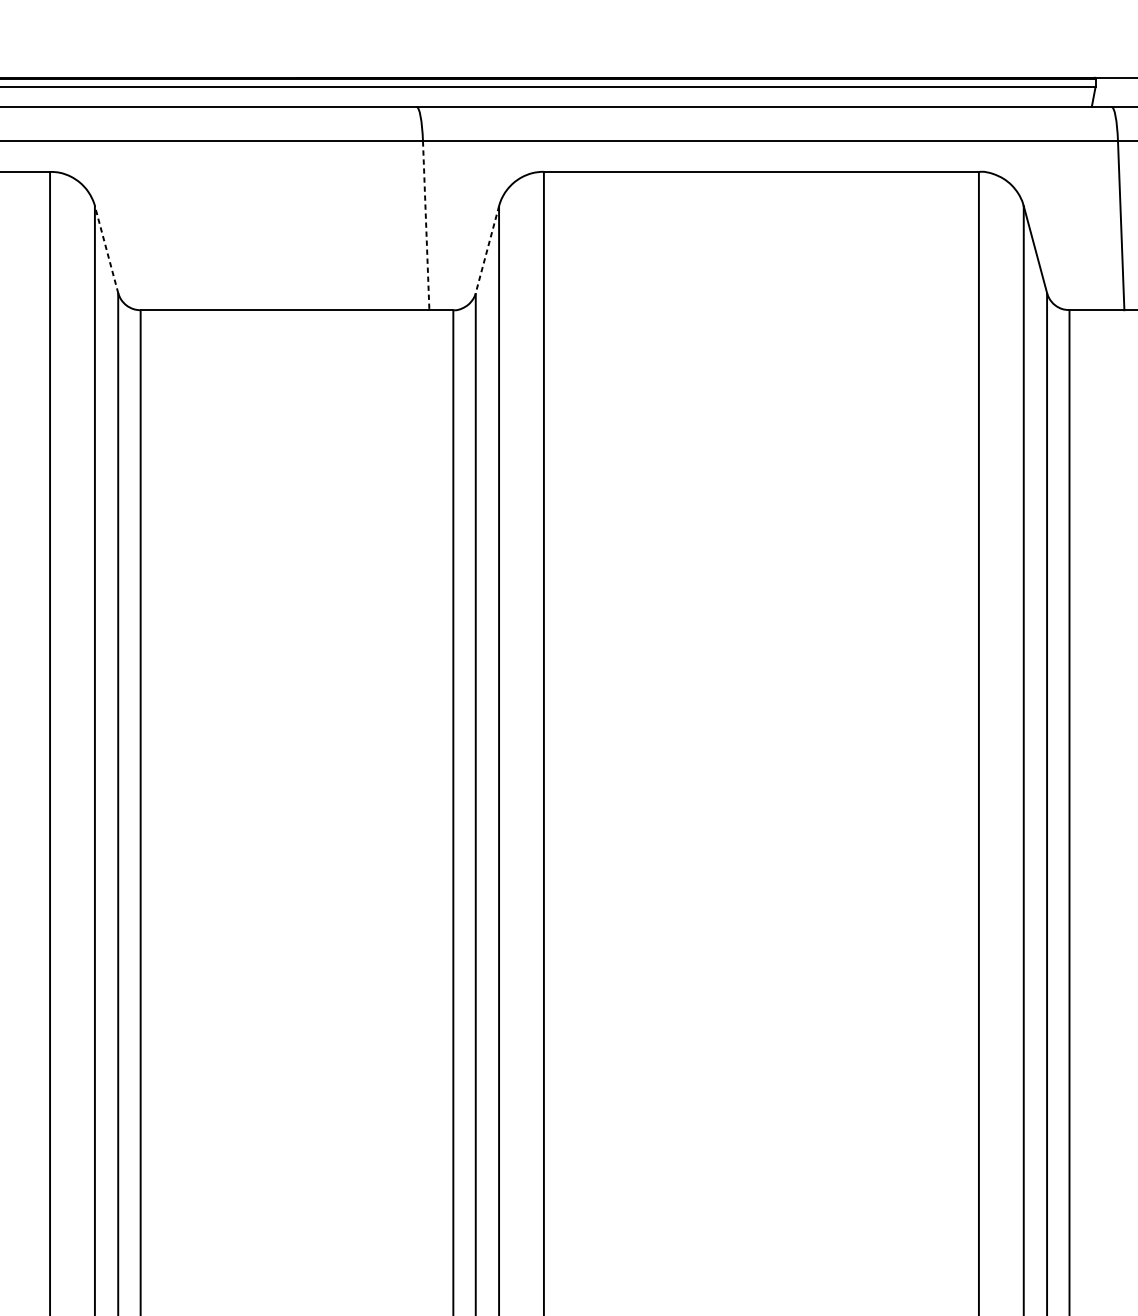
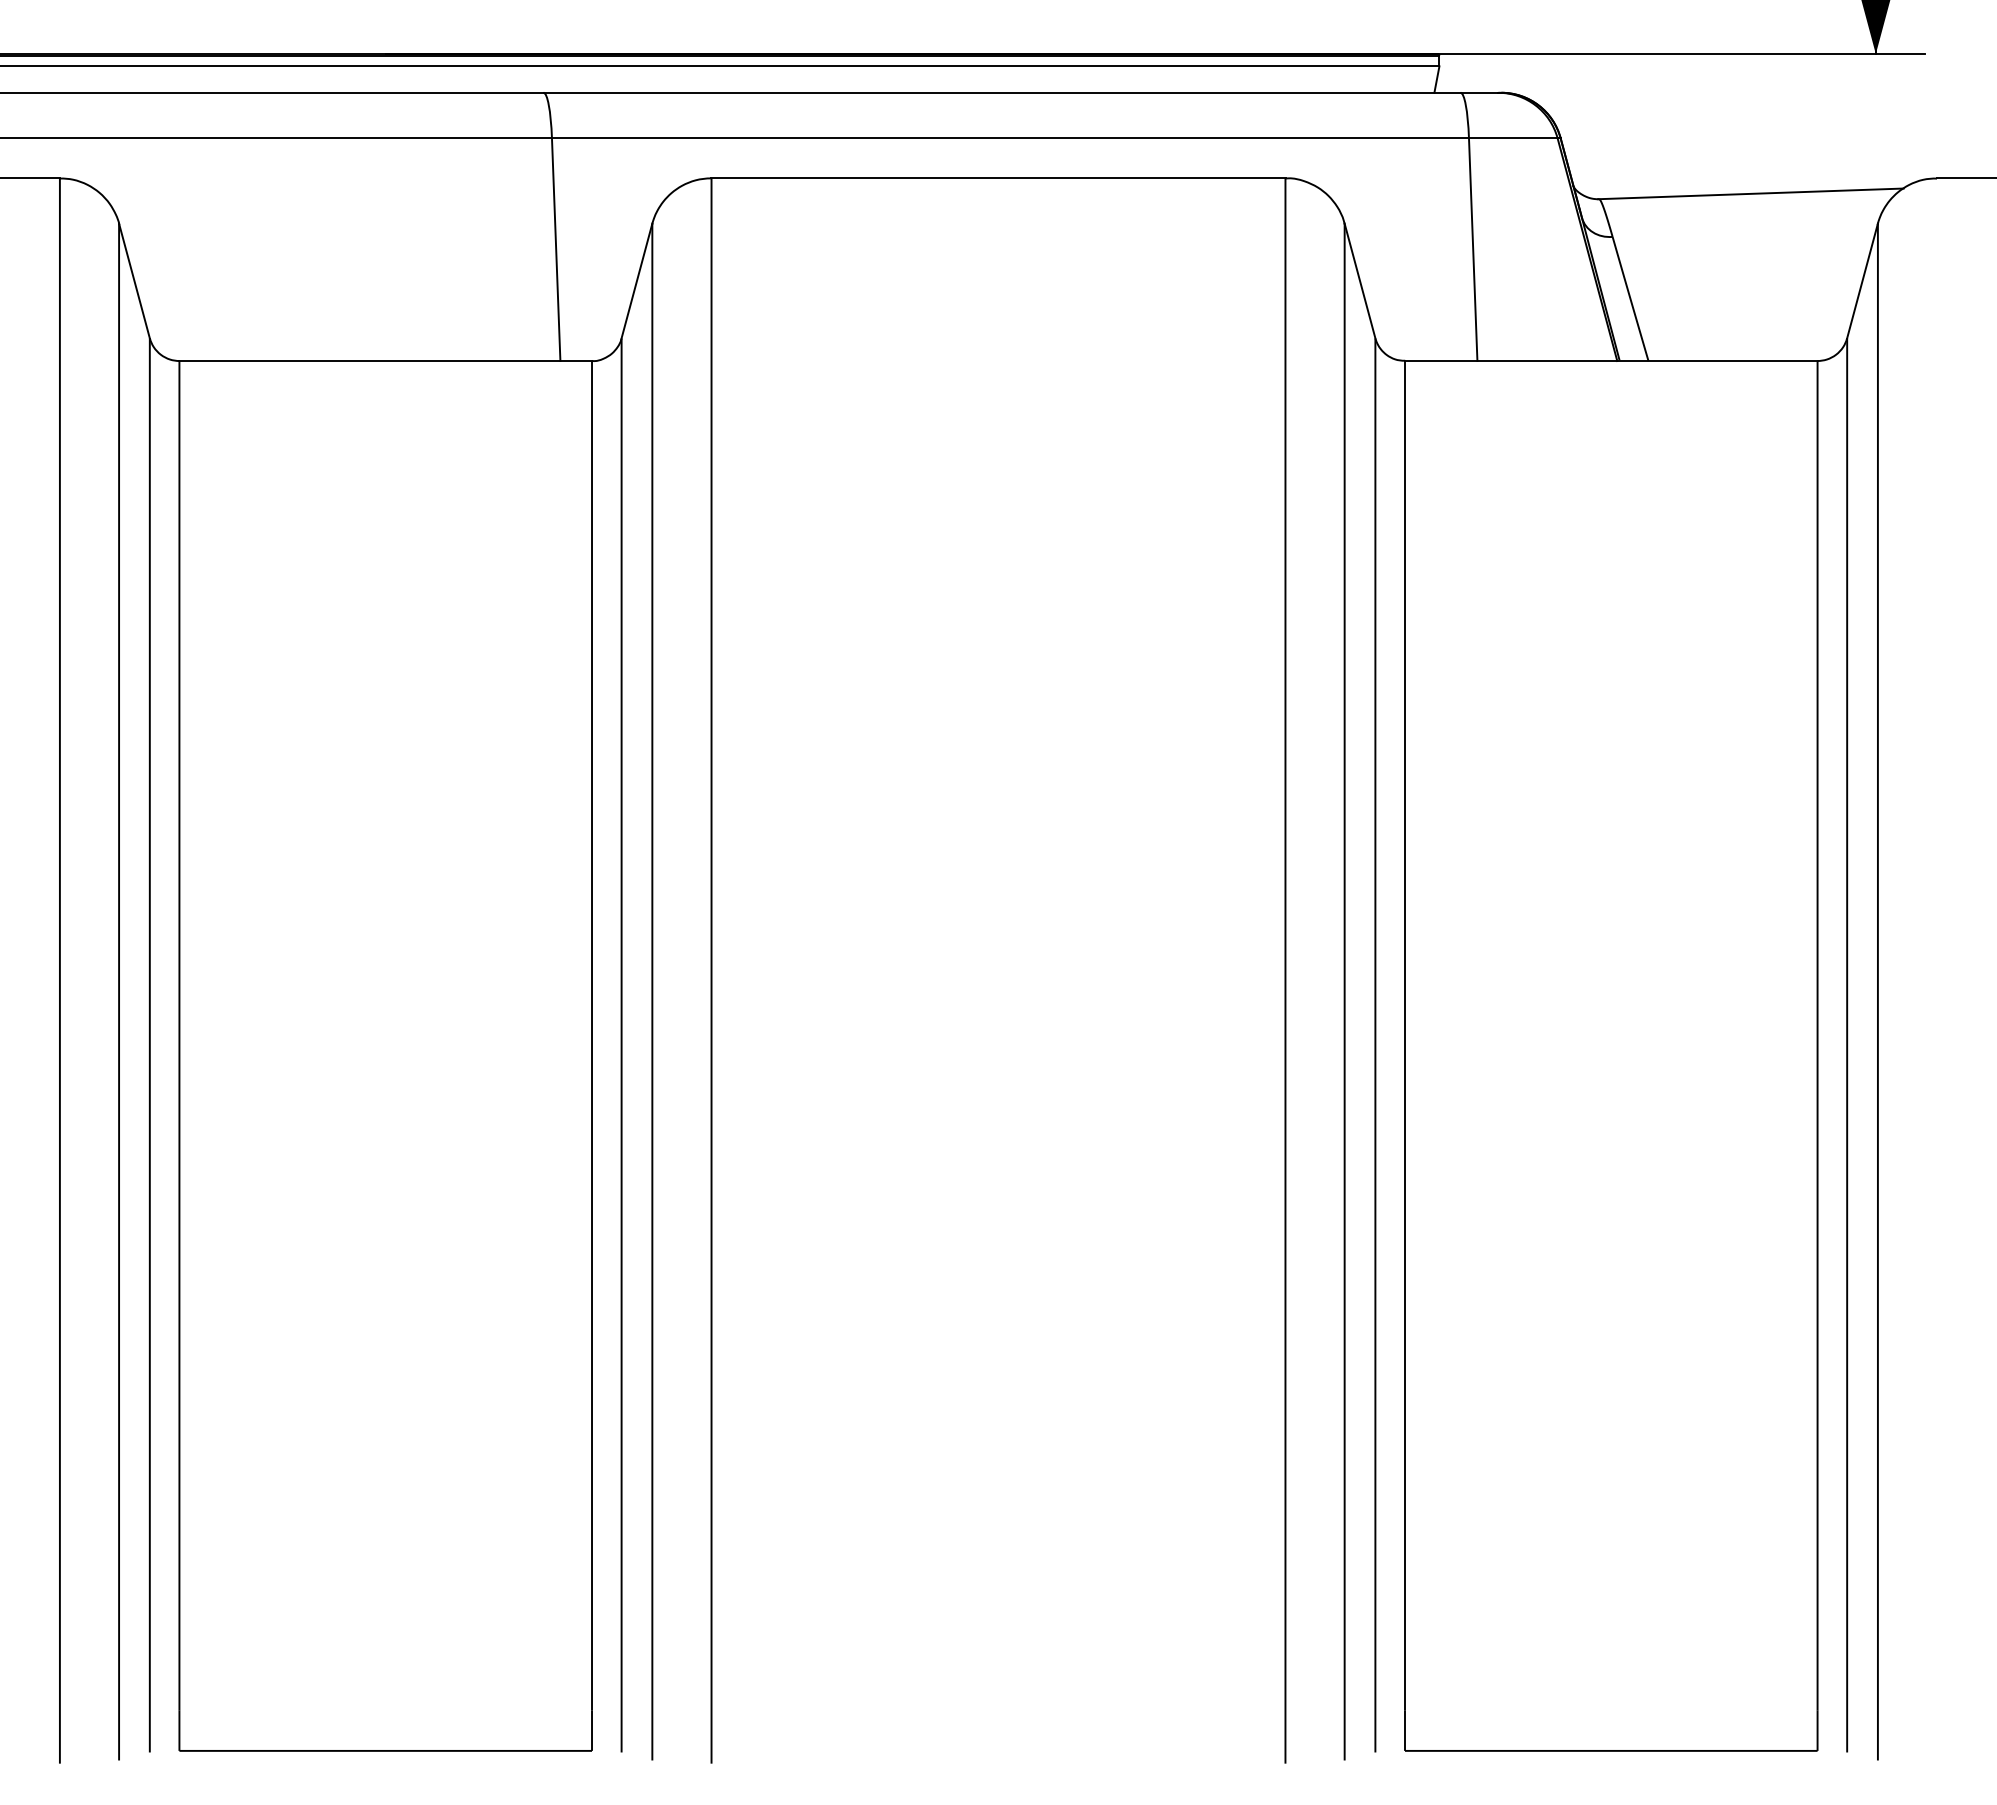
line: (426, 226) -> (556, 250), dashed -> solid
line: (106, 249) -> (134, 281), dashed -> solid
line: (487, 249) -> (636, 281), dashed -> solid

